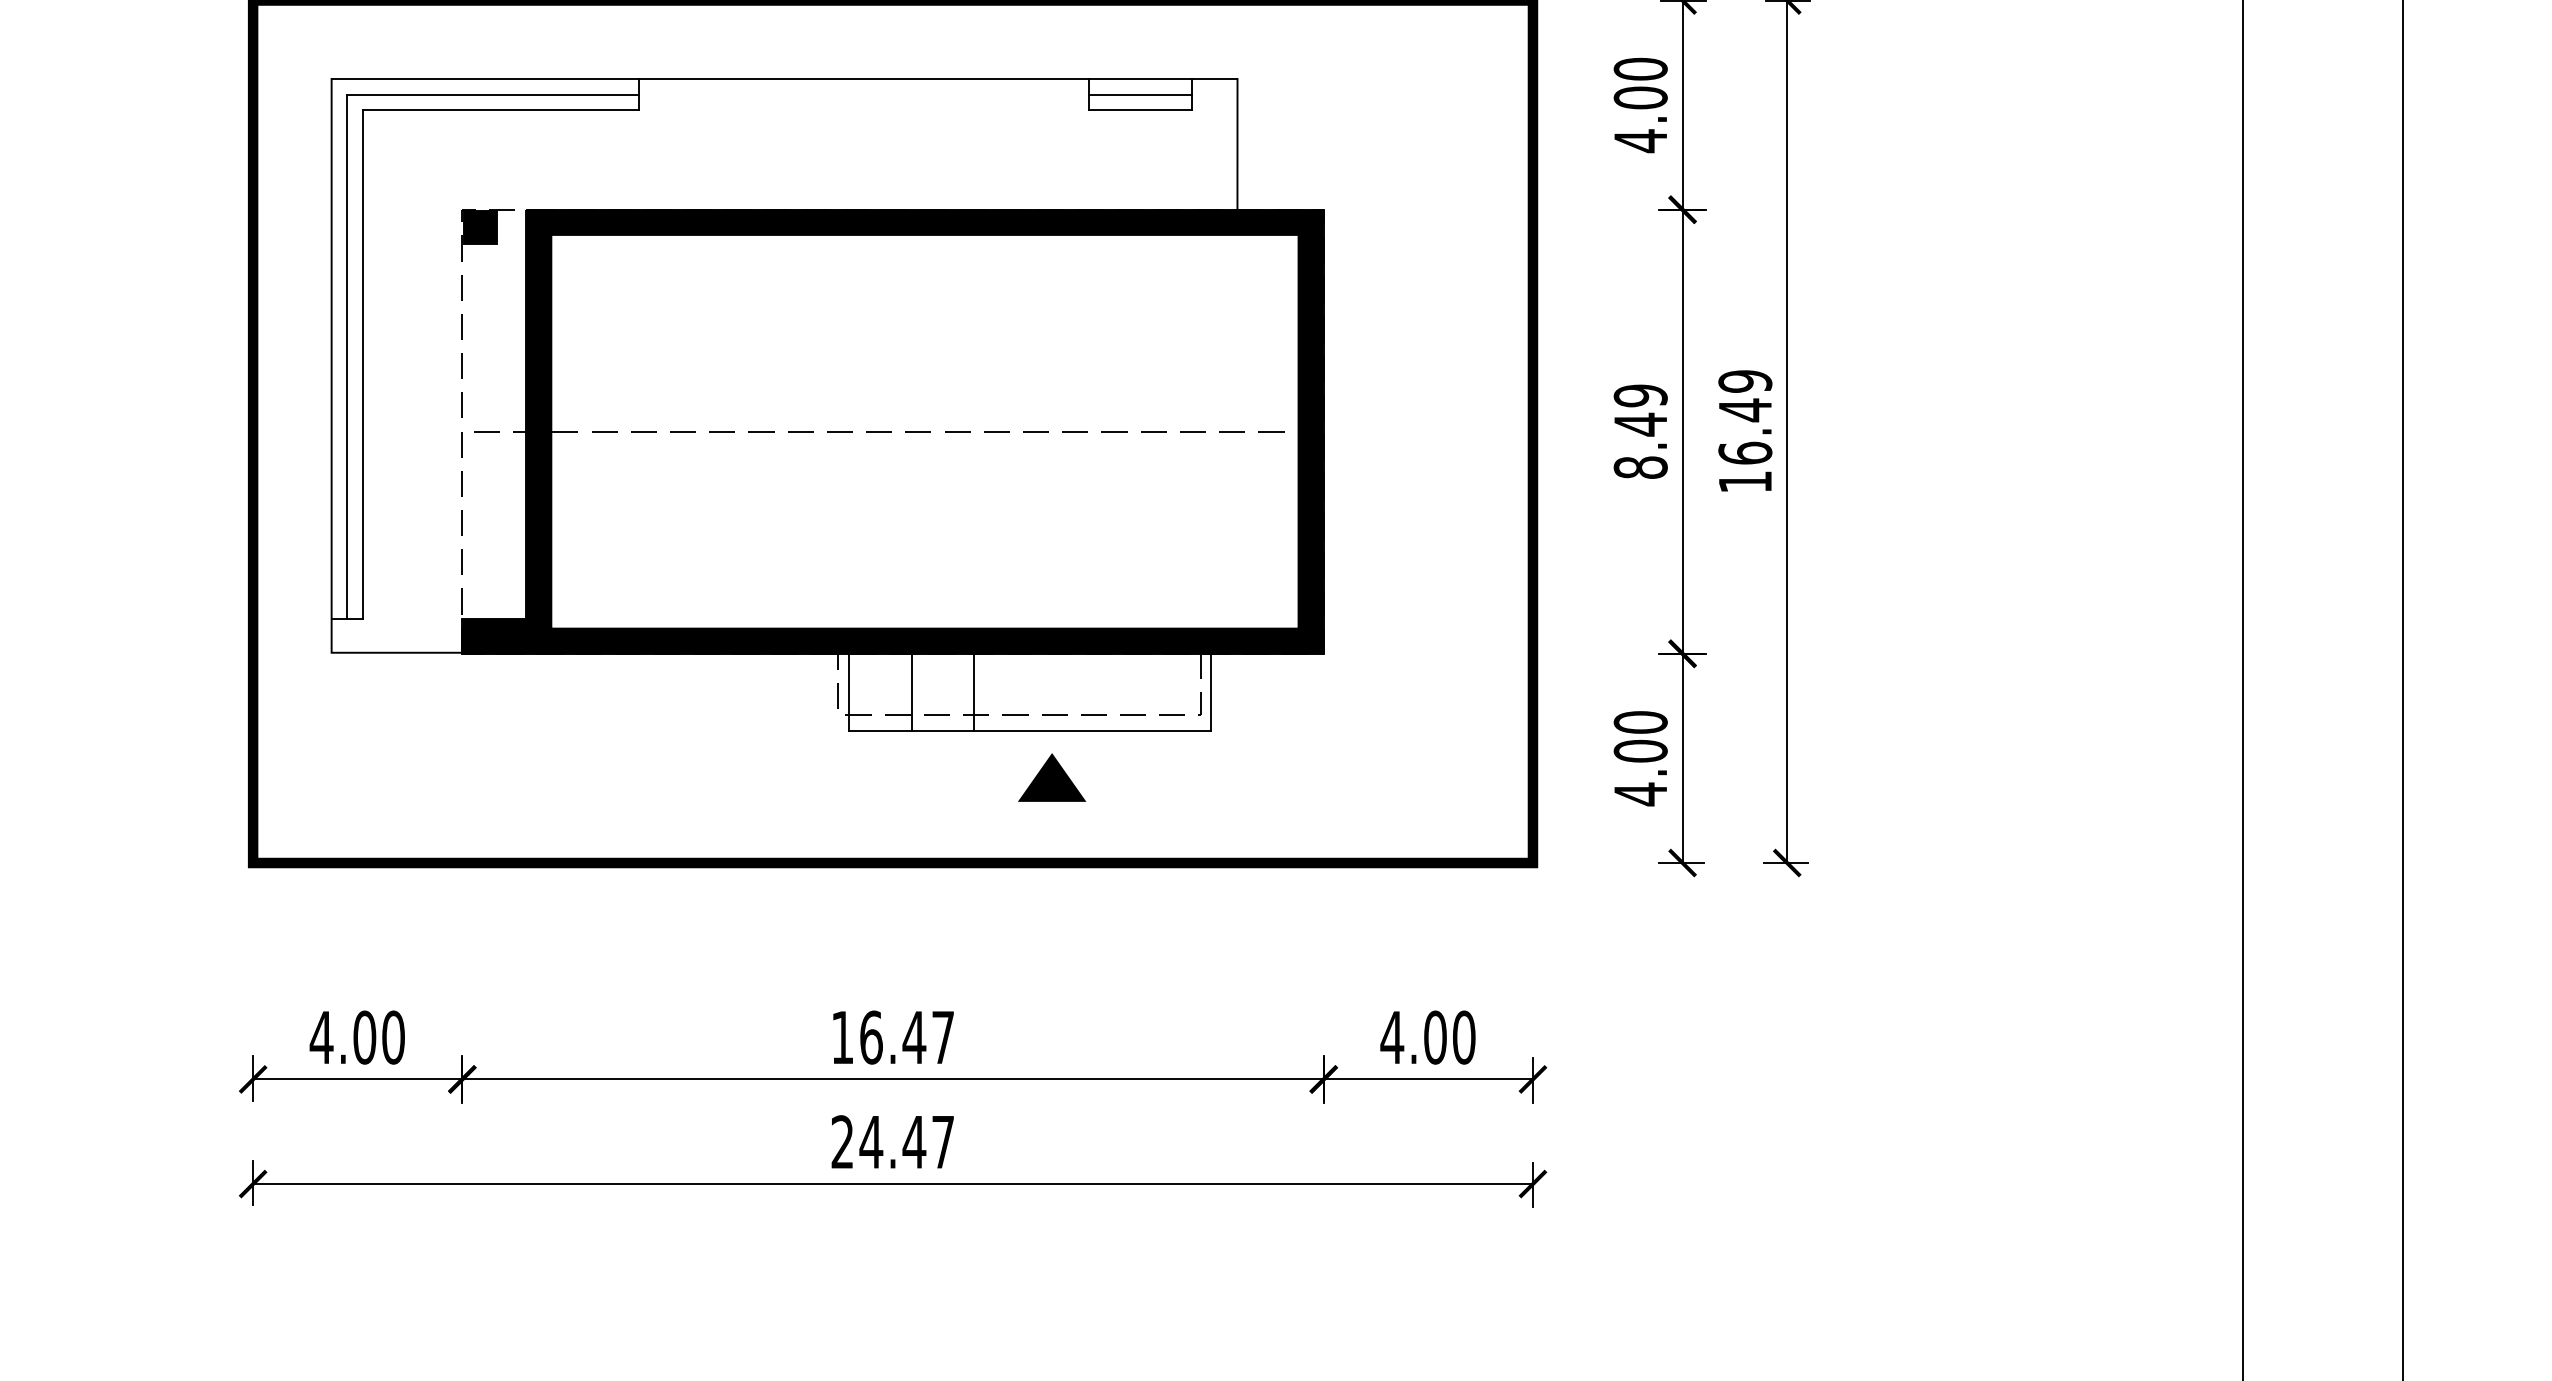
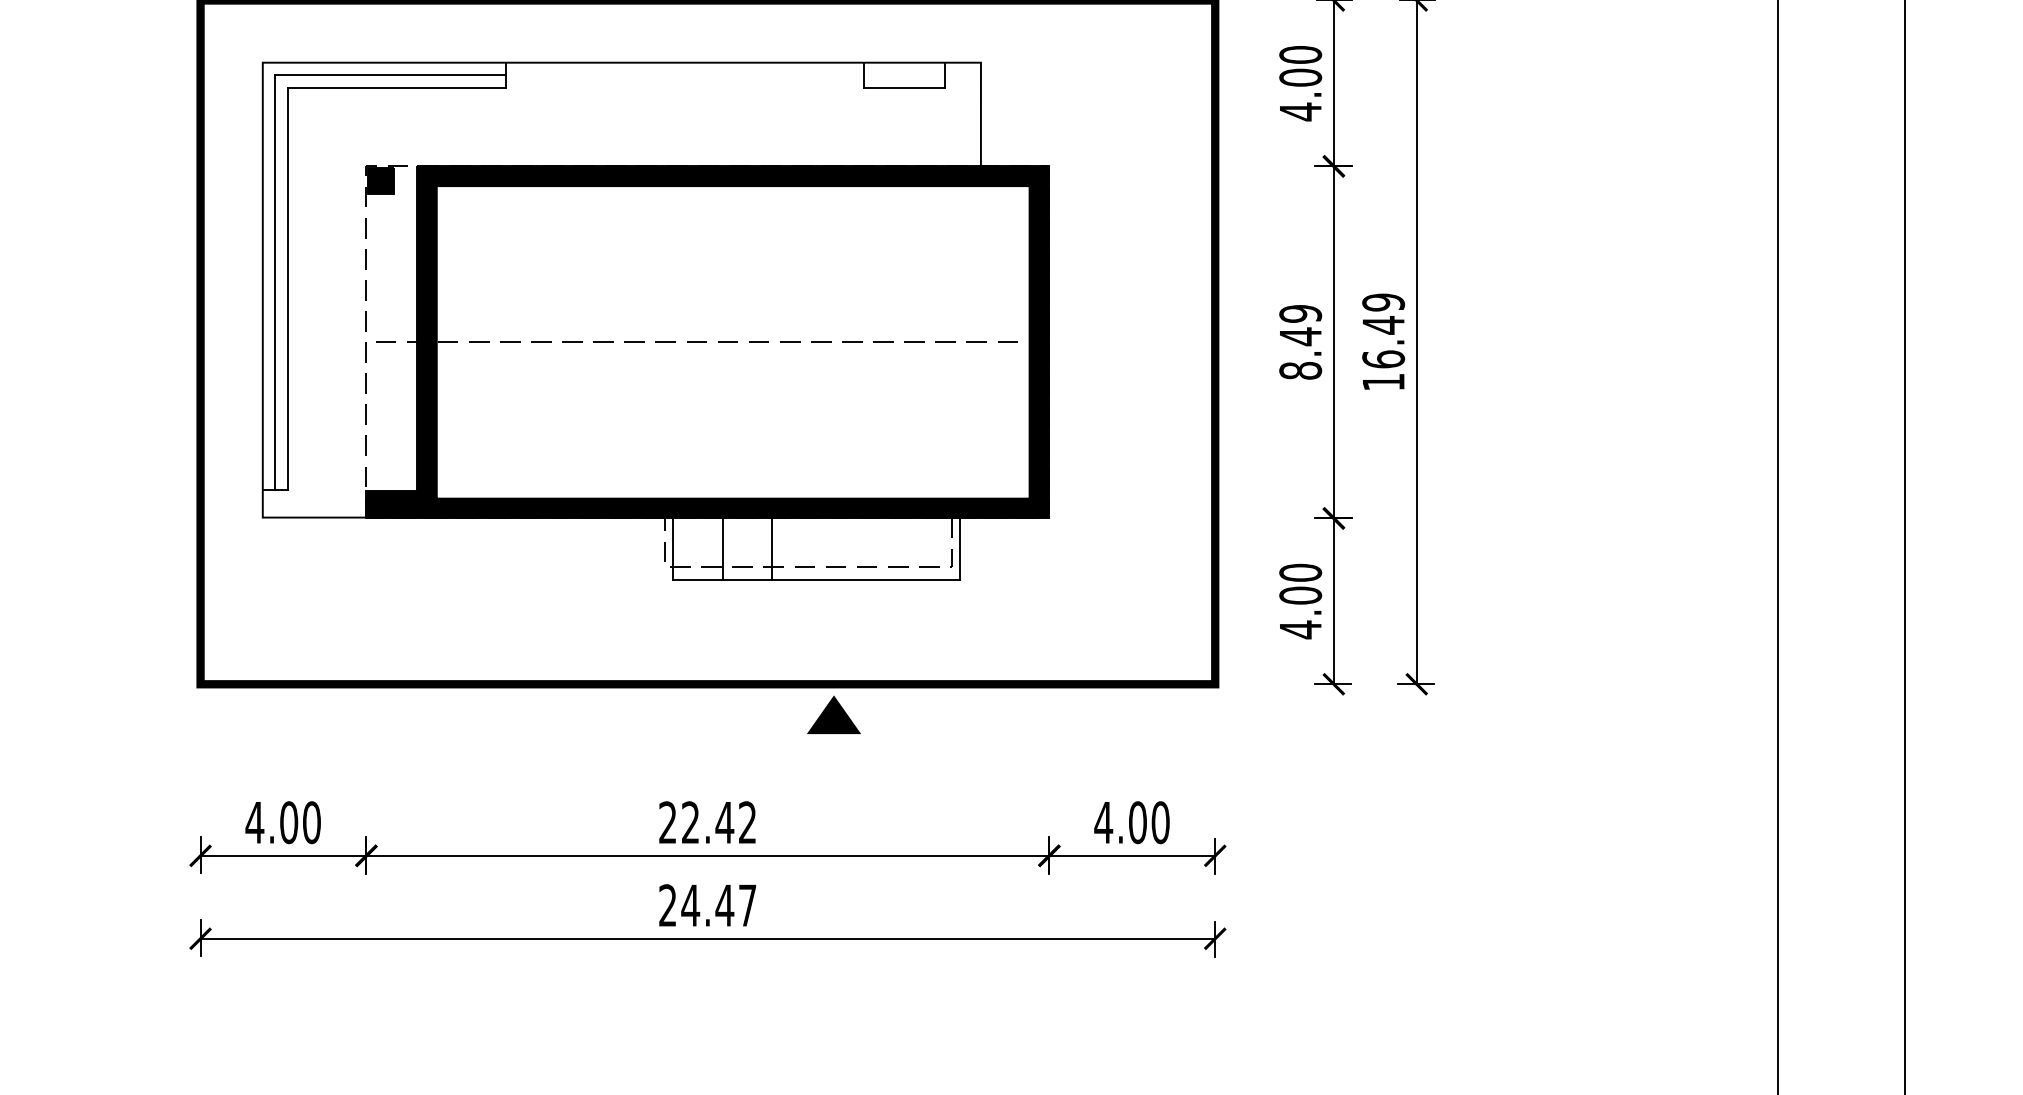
line: (1140, 94) -> (904, 74), removed
part: (1052, 777) -> (834, 714), moved
text: (892, 1037) -> (707, 822), 16.47 -> 22.42

